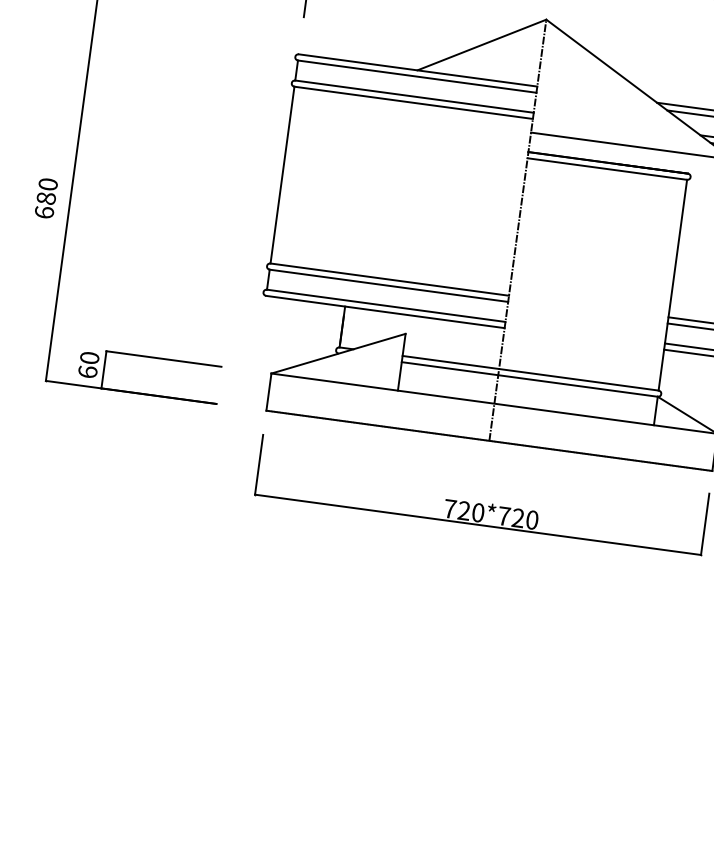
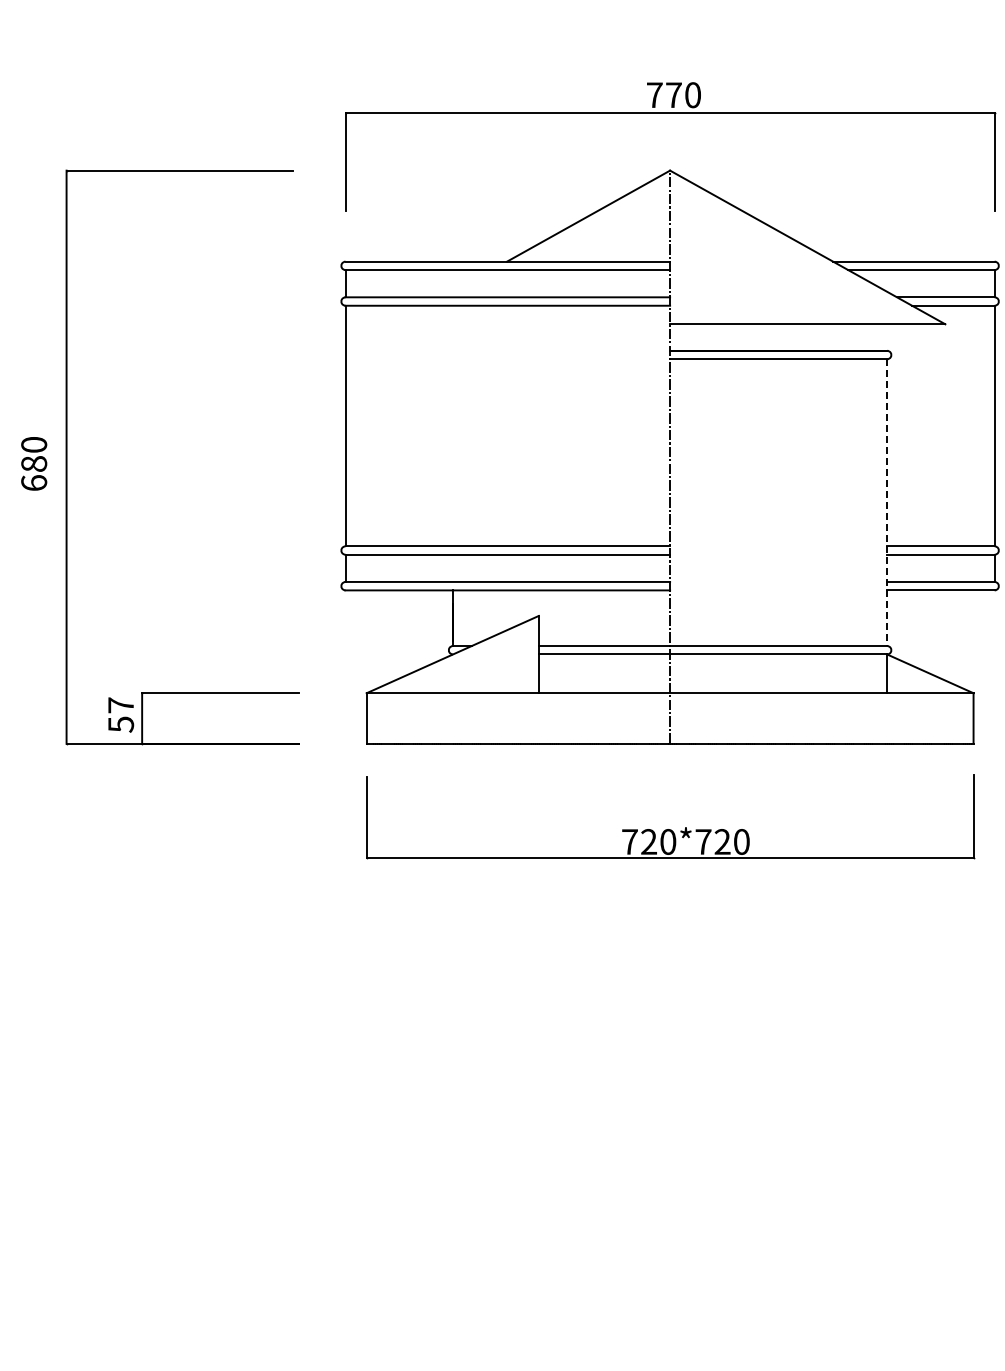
text: (46, 198) -> (34, 463), moved
line: (673, 285) -> (887, 503), solid -> dashed
text: (89, 364) -> (121, 714), 60 -> 57

